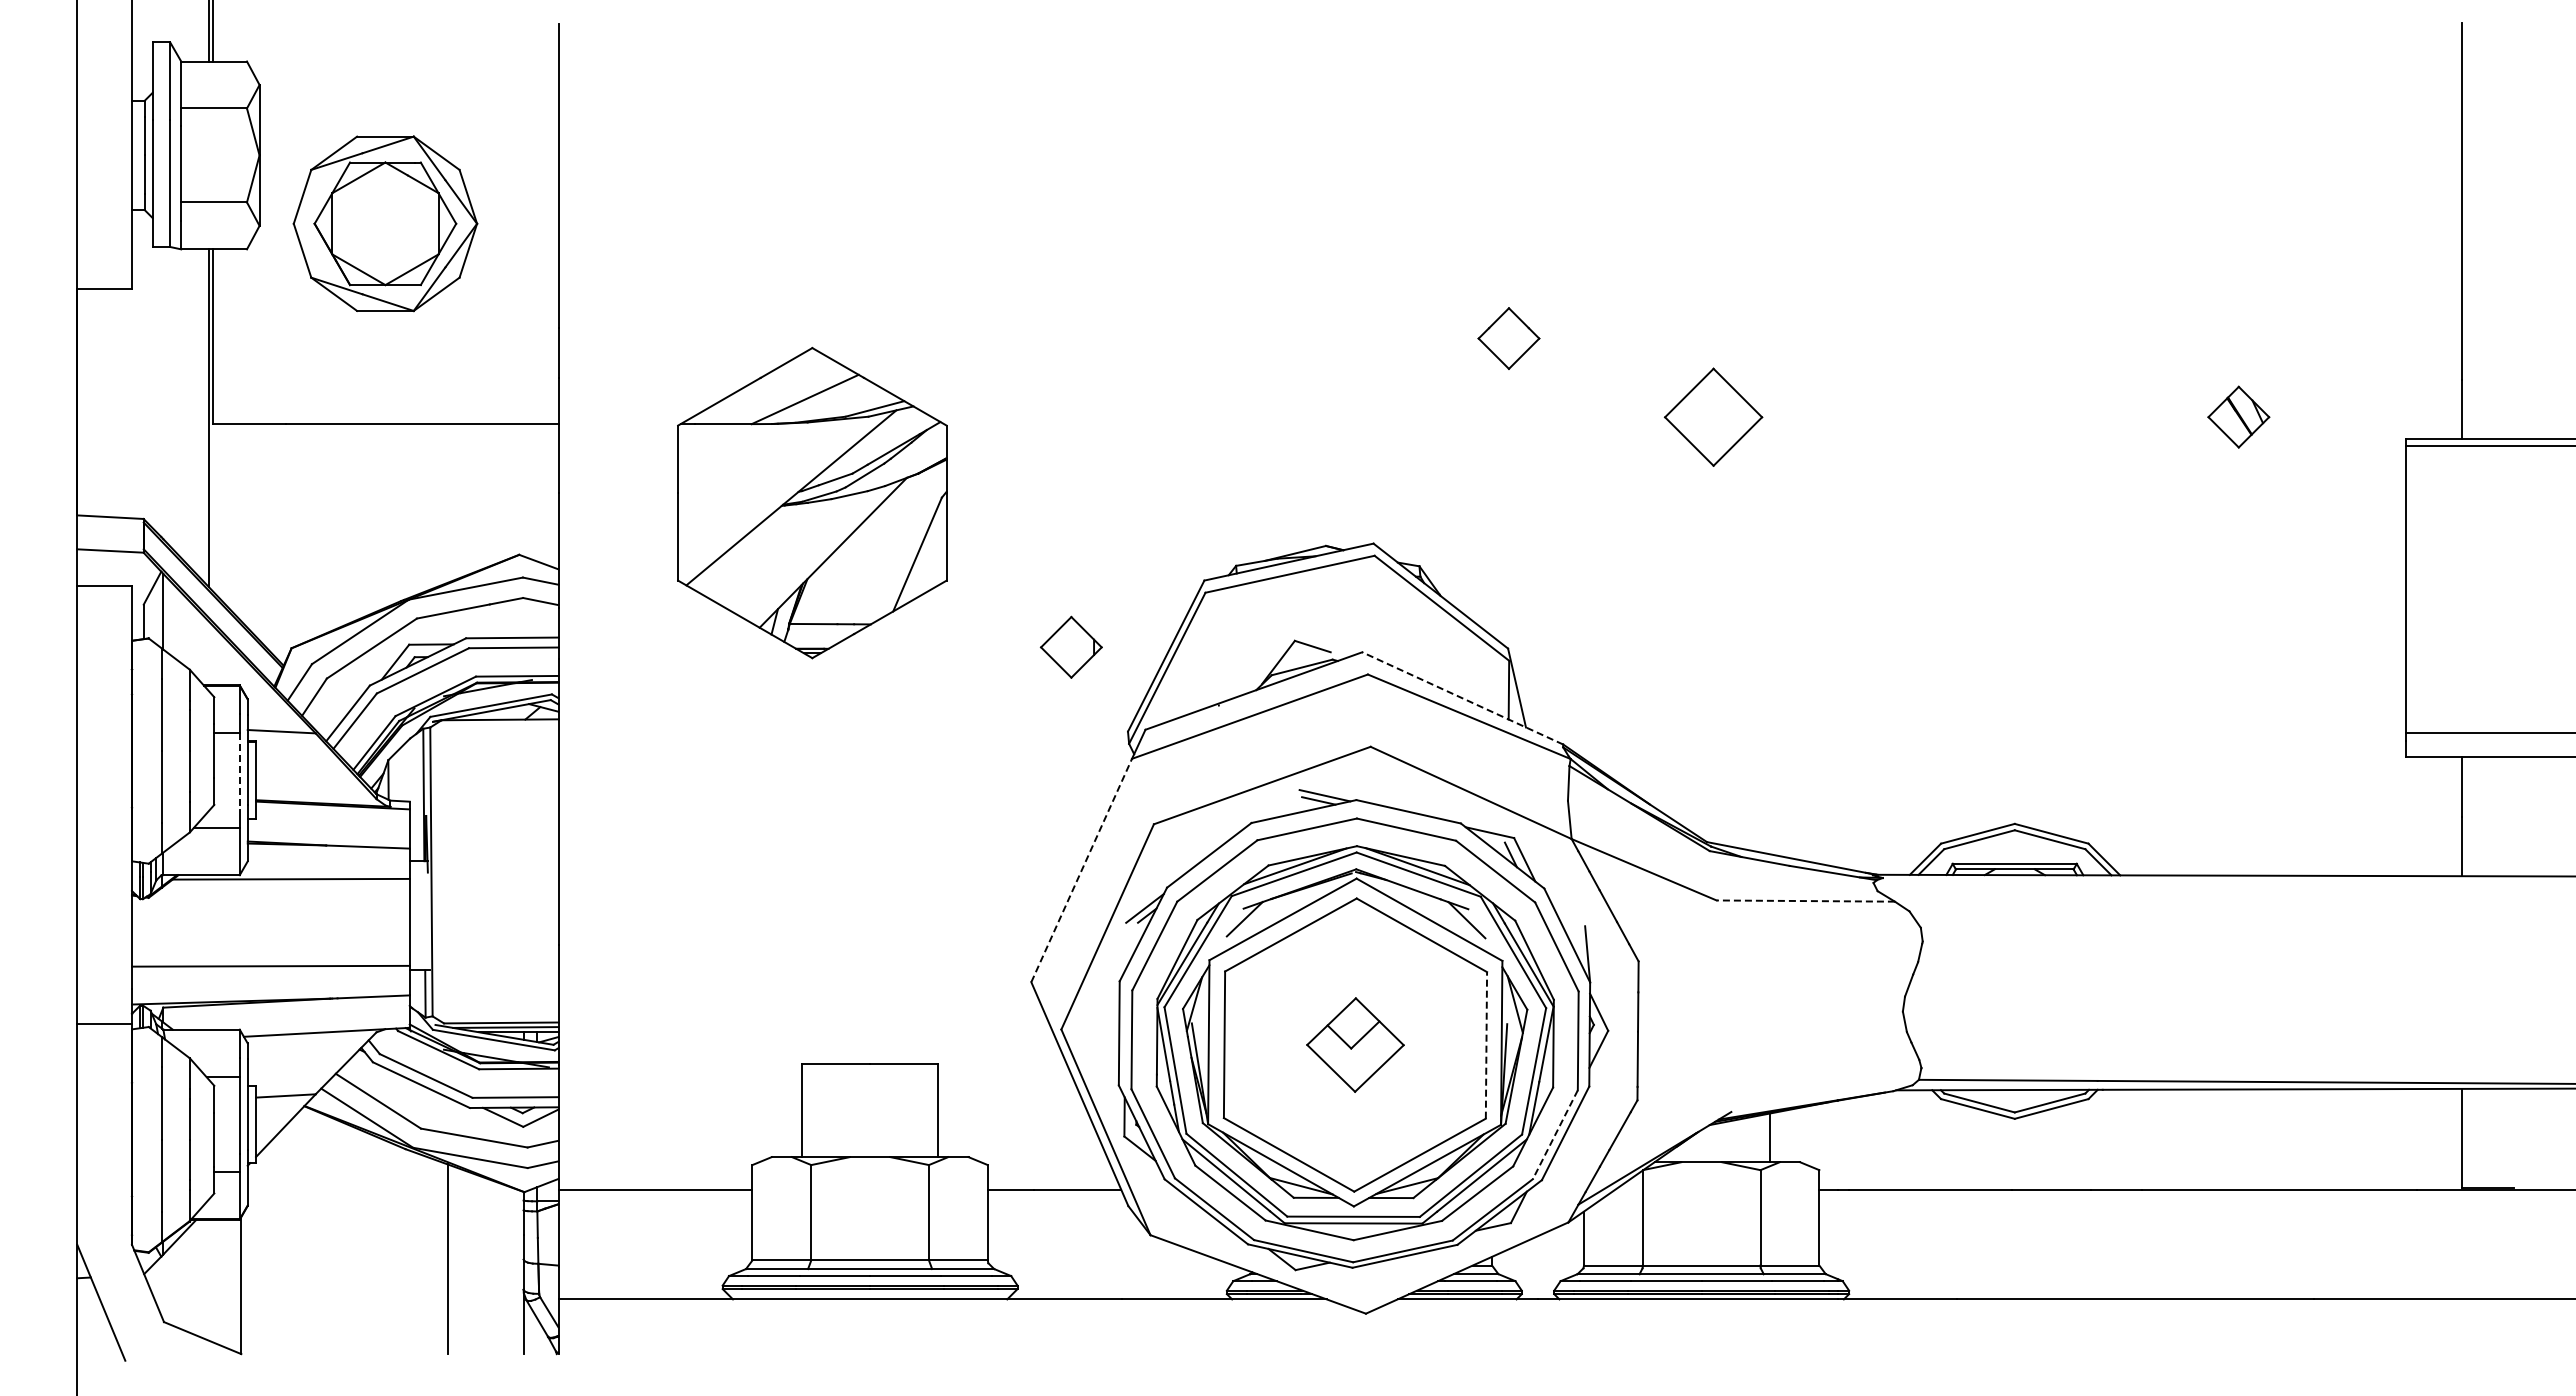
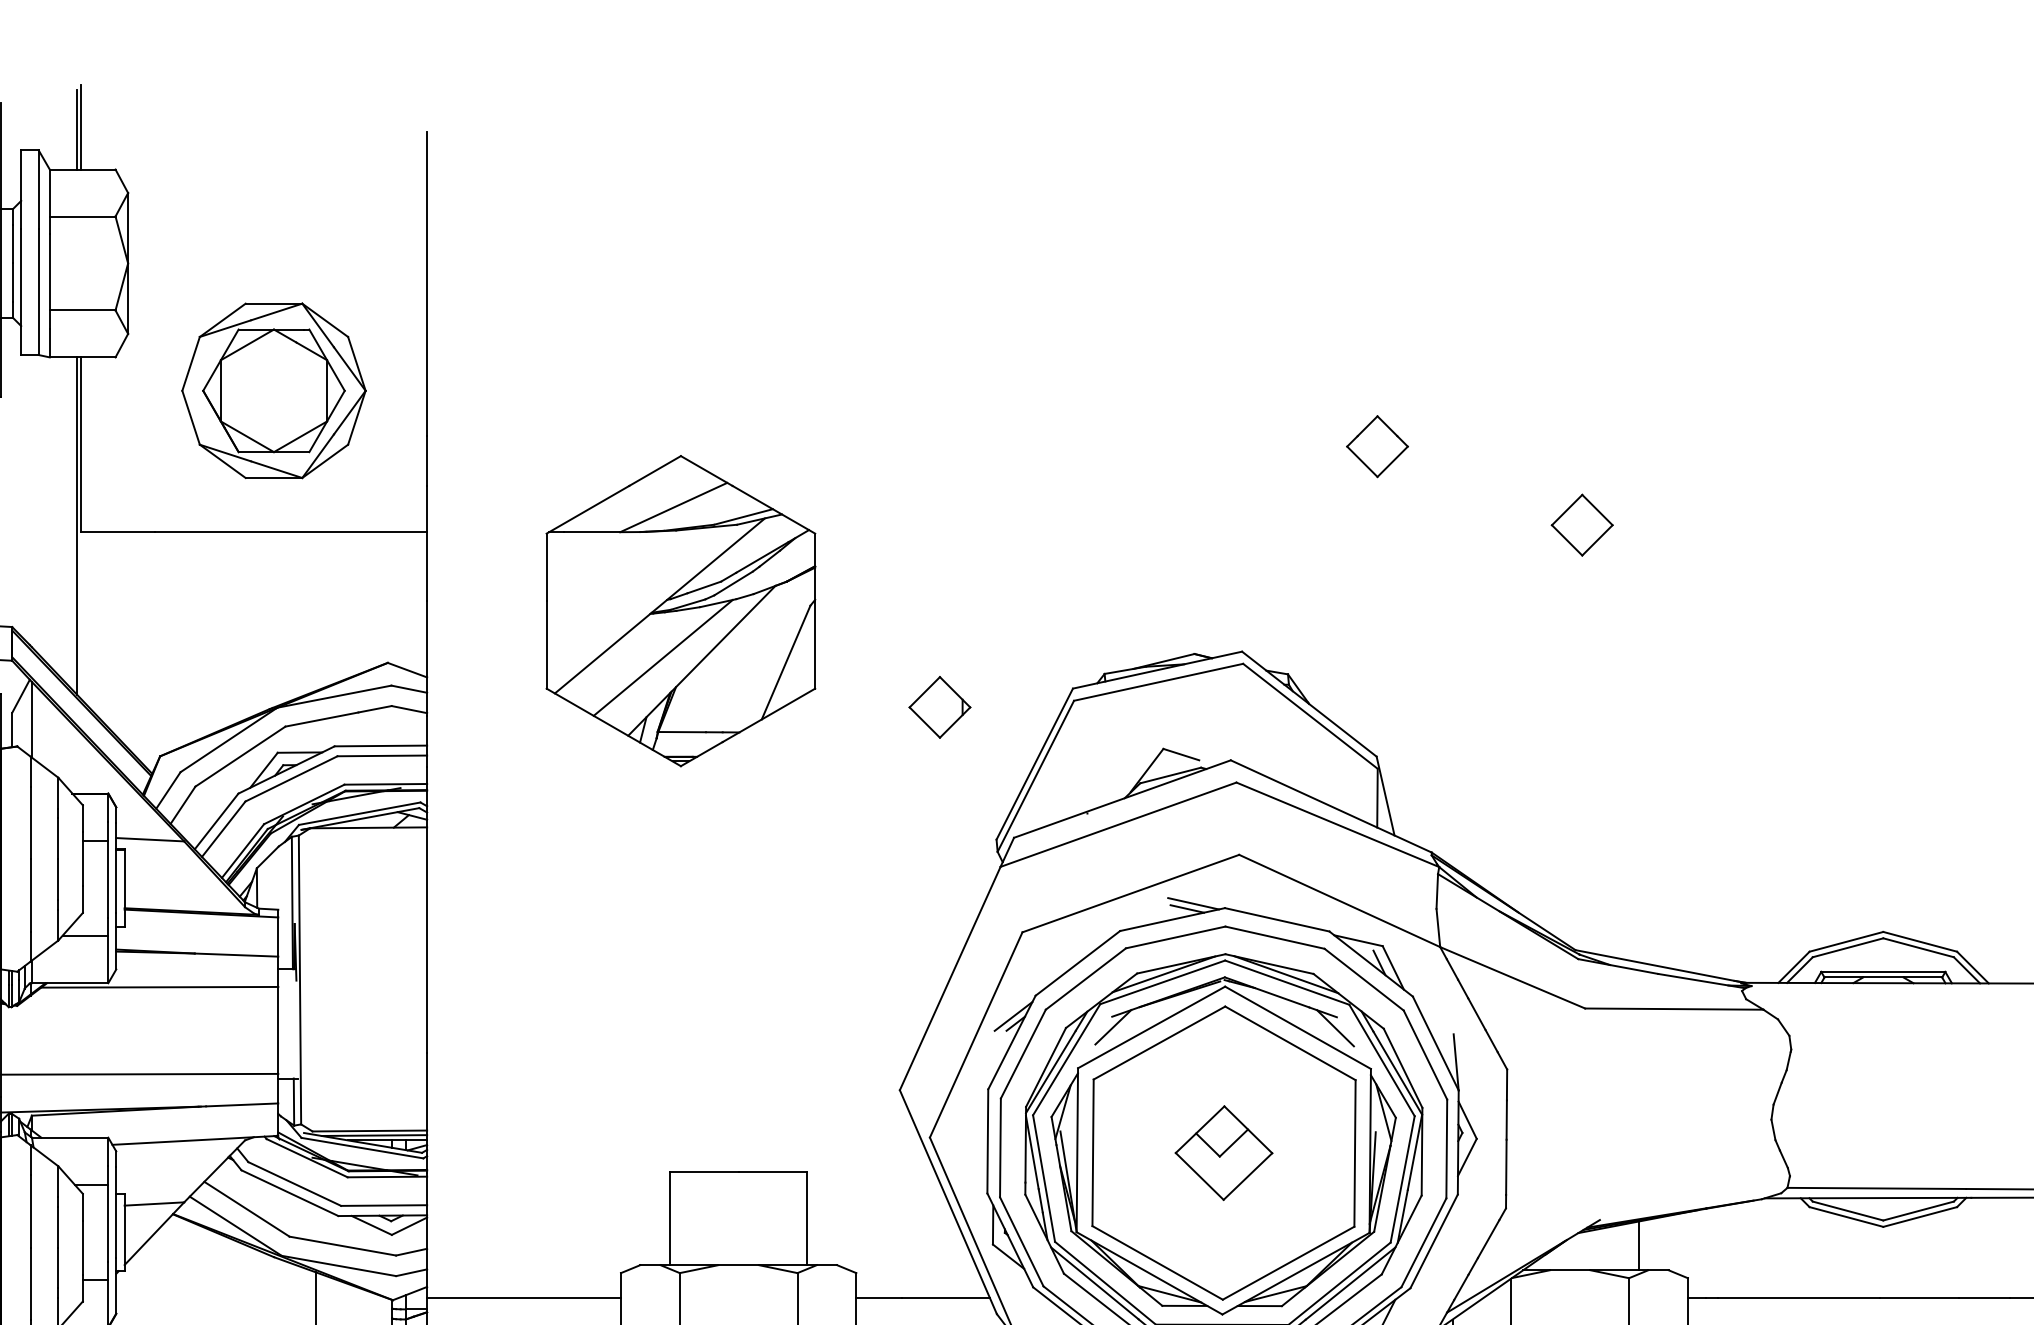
part: (385, 223) -> (274, 390), moved
part: (1713, 416) -> (1582, 524), size x0.62
line: (794, 549) -> (663, 657), added
part: (1070, 646) -> (939, 706), moved
line: (1462, 698) -> (1331, 806), dashed -> solid
line: (239, 771) -> (108, 879), dashed -> solid
line: (1081, 870) -> (950, 978), dashed -> solid
line: (1805, 901) -> (1674, 1009), dashed -> solid
line: (1486, 1044) -> (1355, 1152), dashed -> solid
line: (1555, 1134) -> (1424, 1242), dashed -> solid

